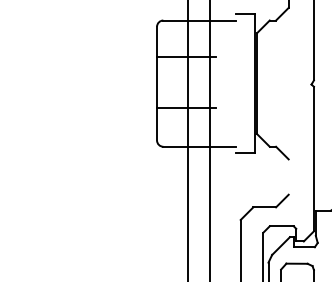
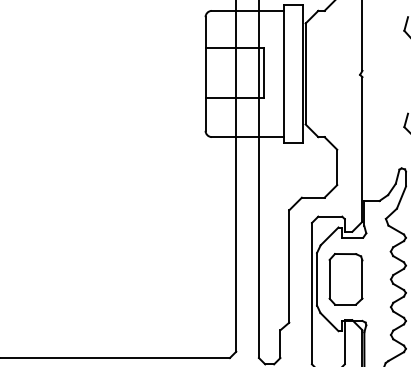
line: (215, 82) -> (264, 72), added
line: (235, 83) -> (284, 73), added
line: (288, 177) -> (337, 167), added

